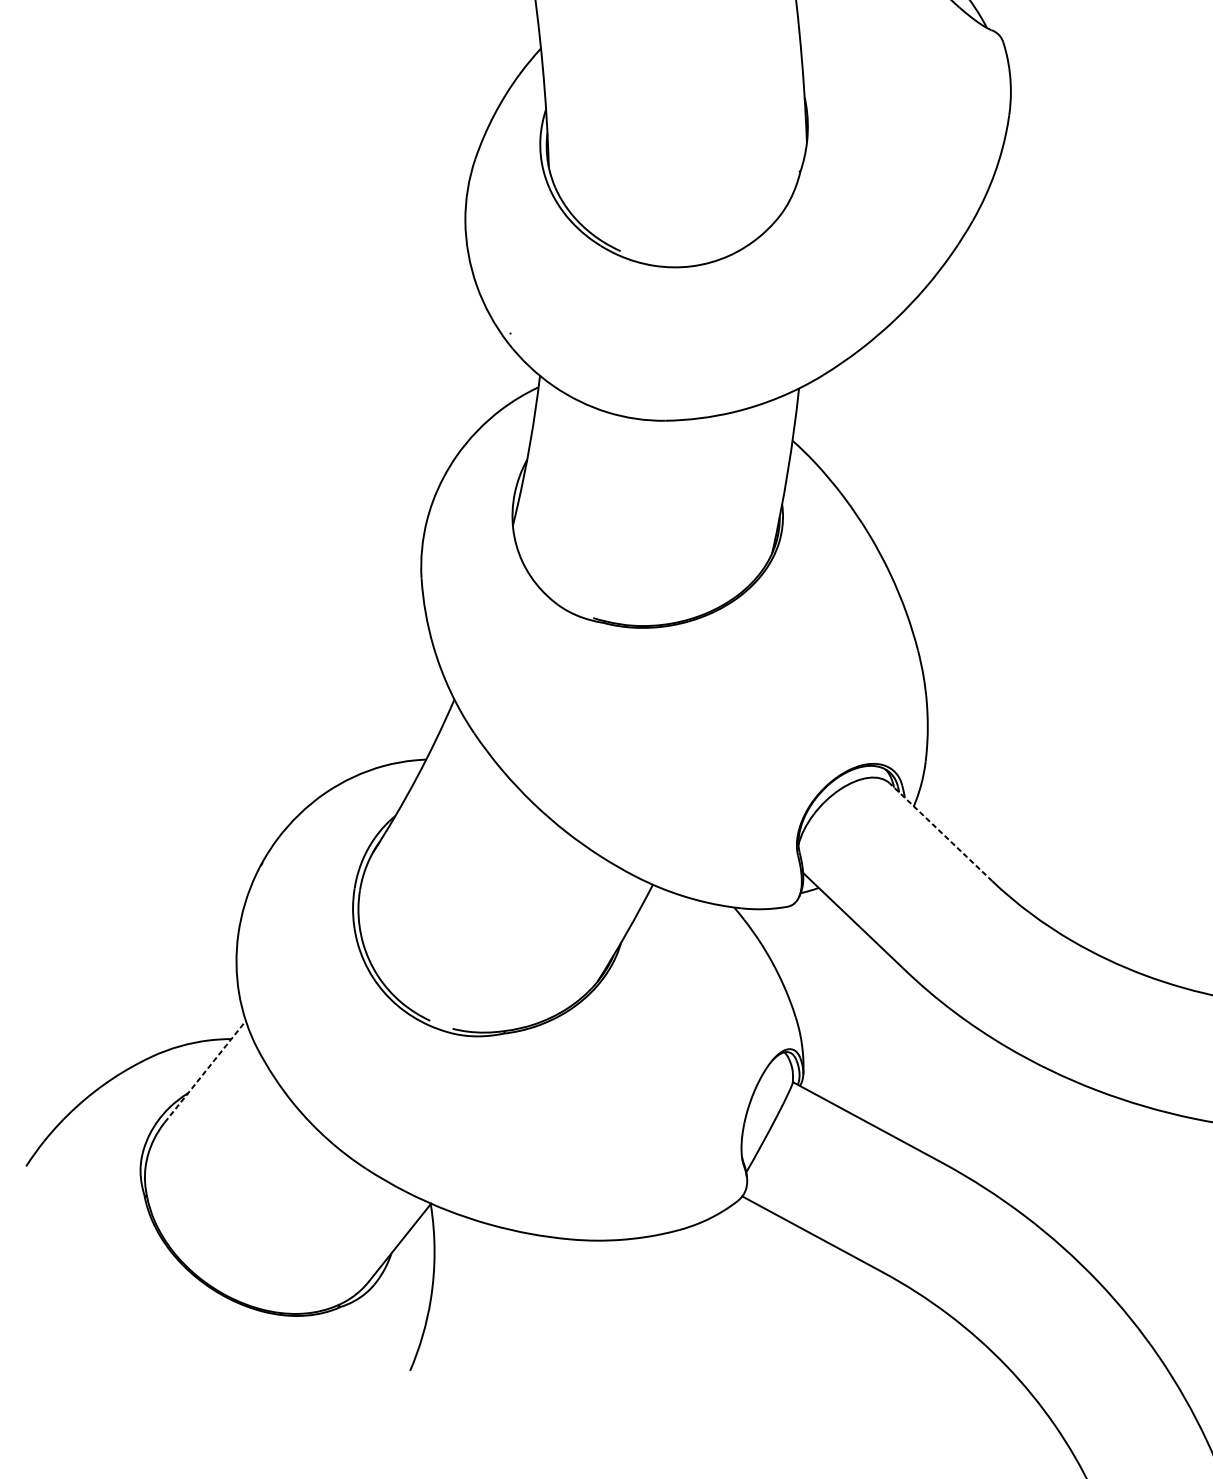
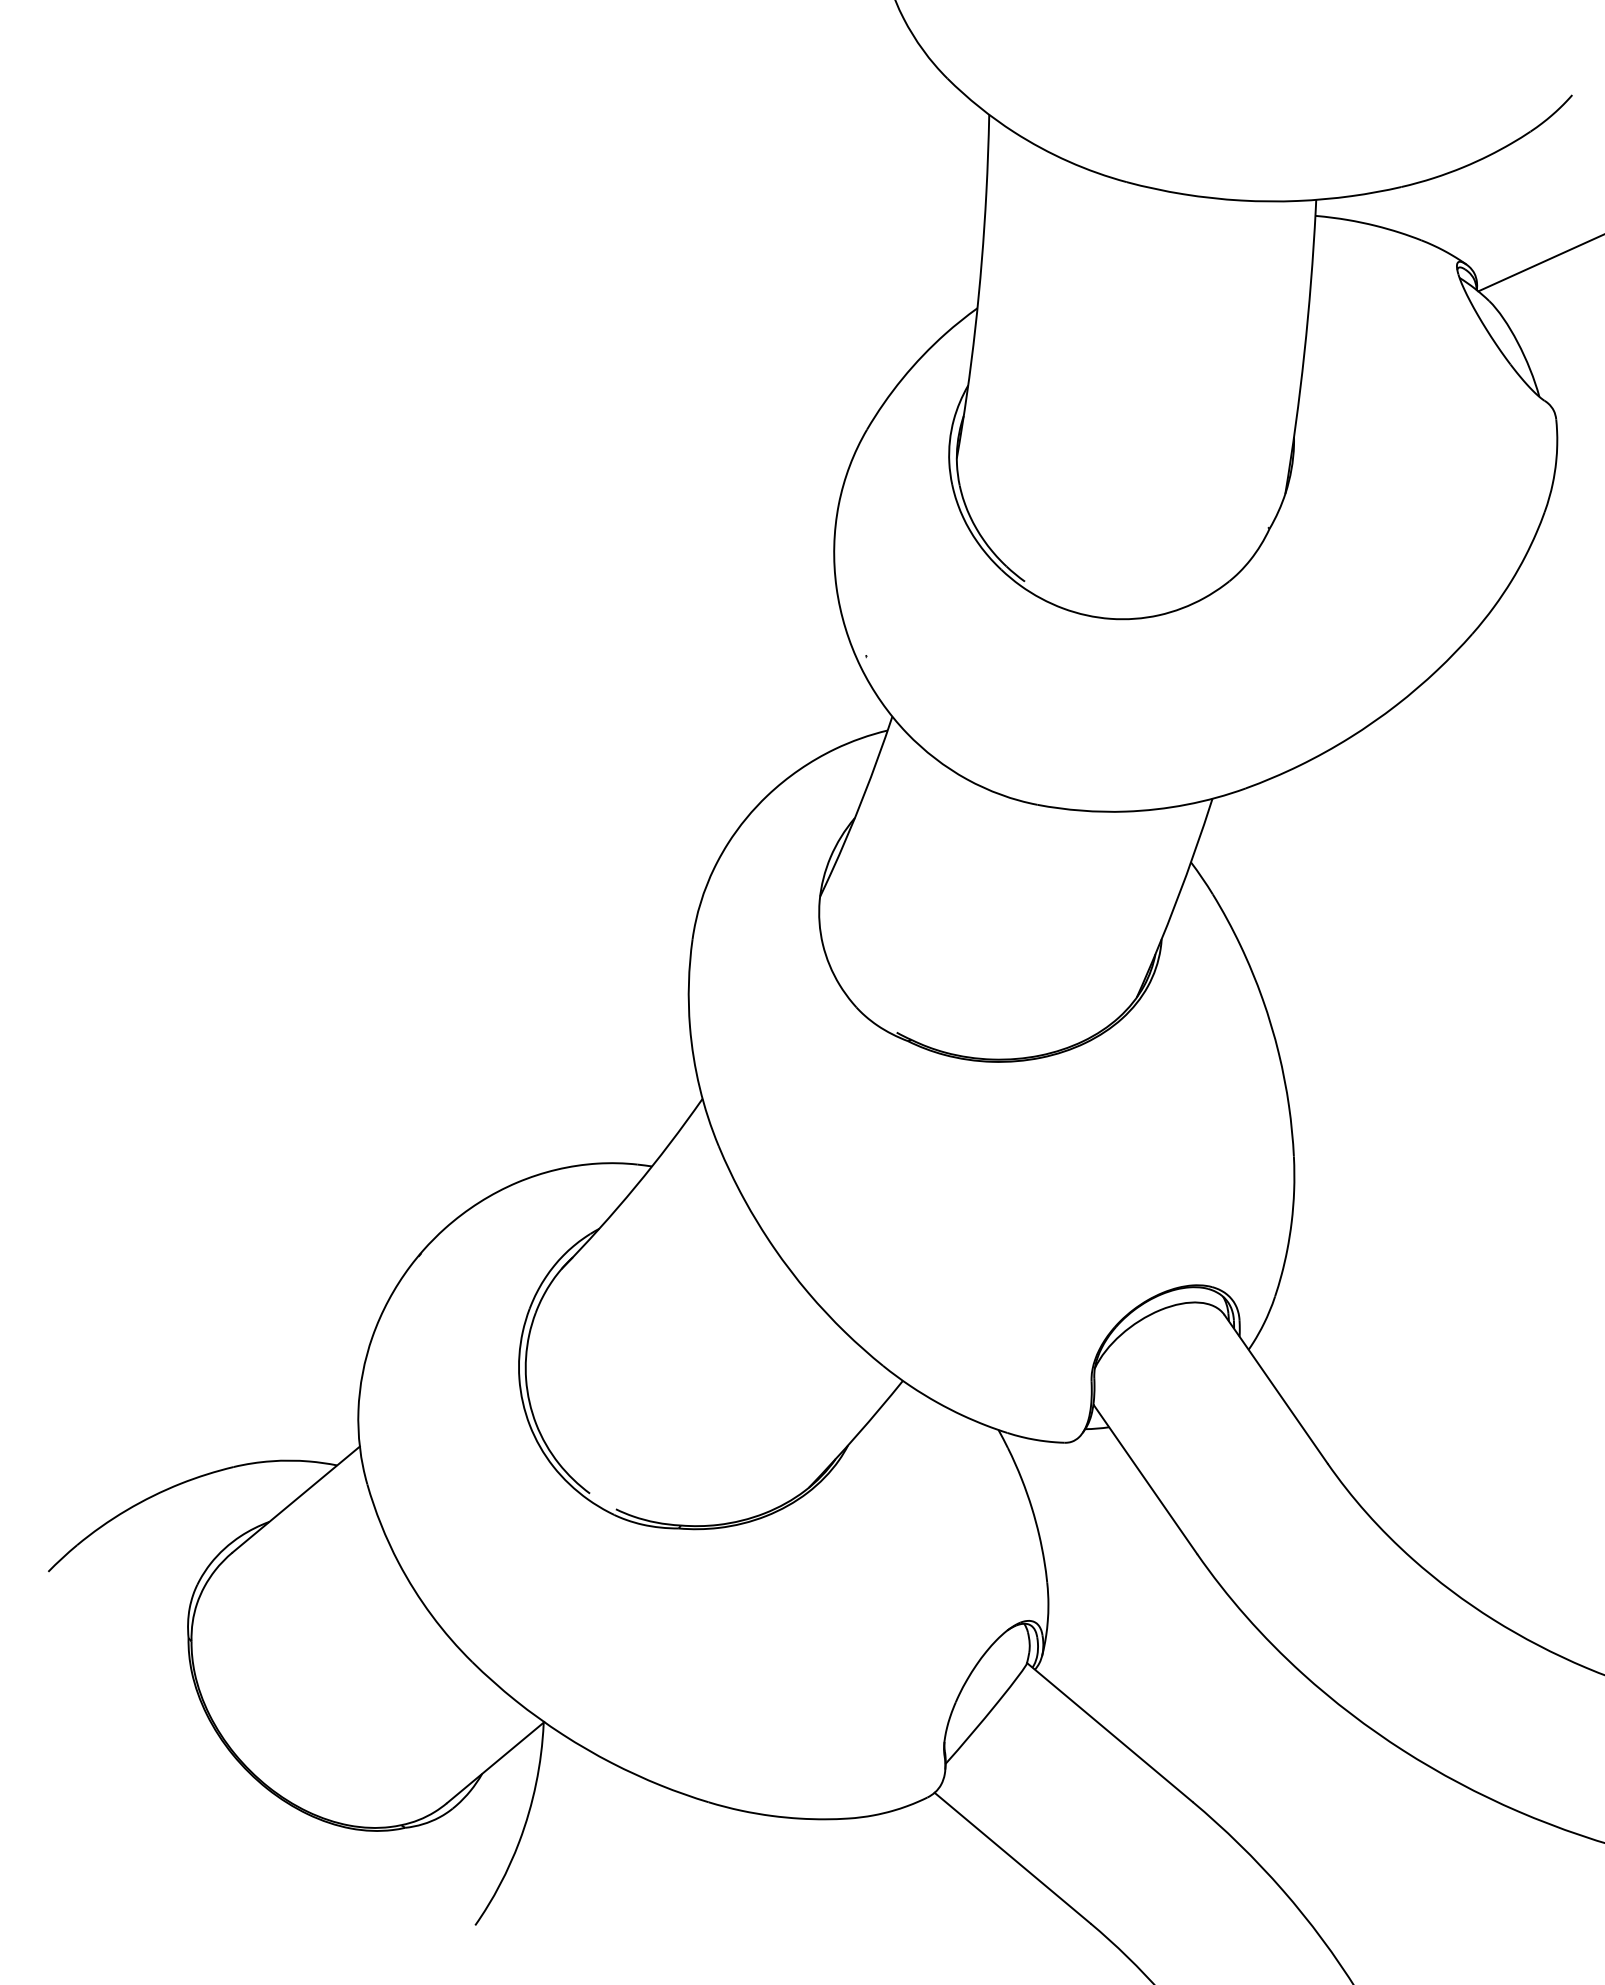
line: (940, 831) -> (1275, 1388), dashed -> solid
line: (205, 1071) -> (296, 1499), dashed -> solid

